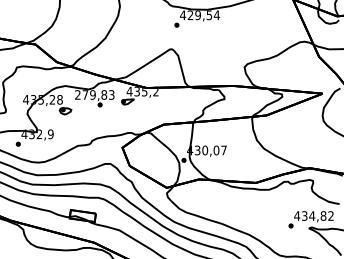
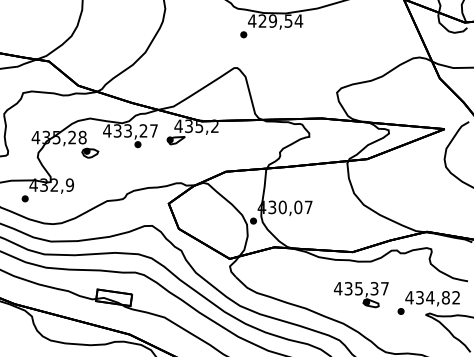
text: (94, 94) -> (130, 130), 279,83 -> 433,27
part: (261, 213) -> (360, 294), added

